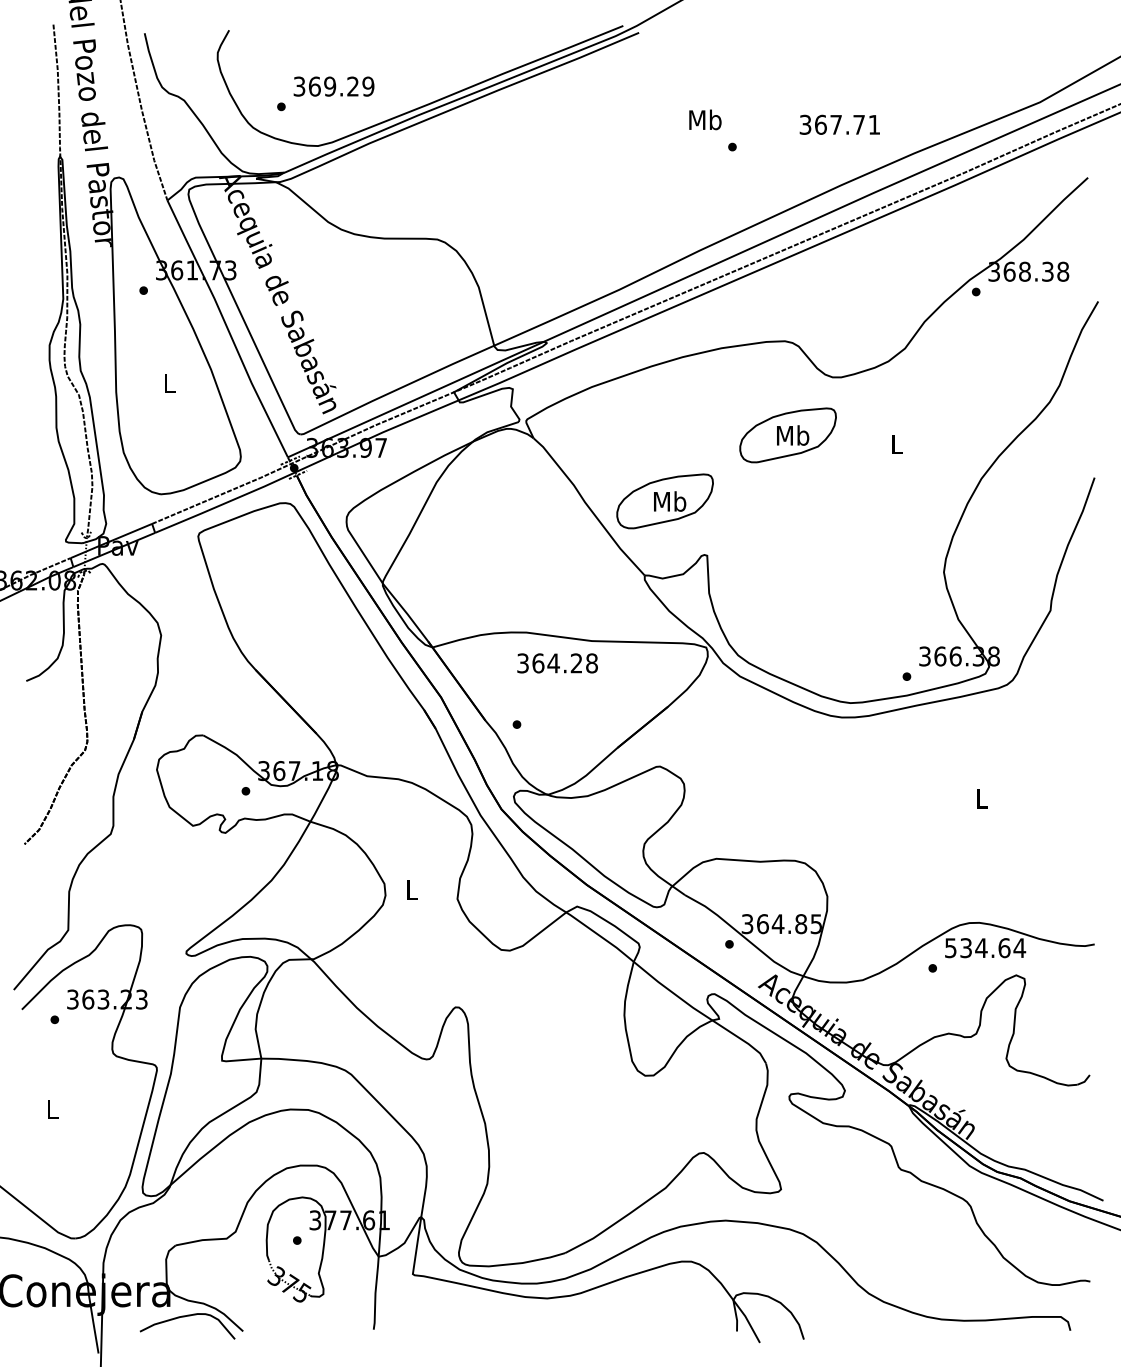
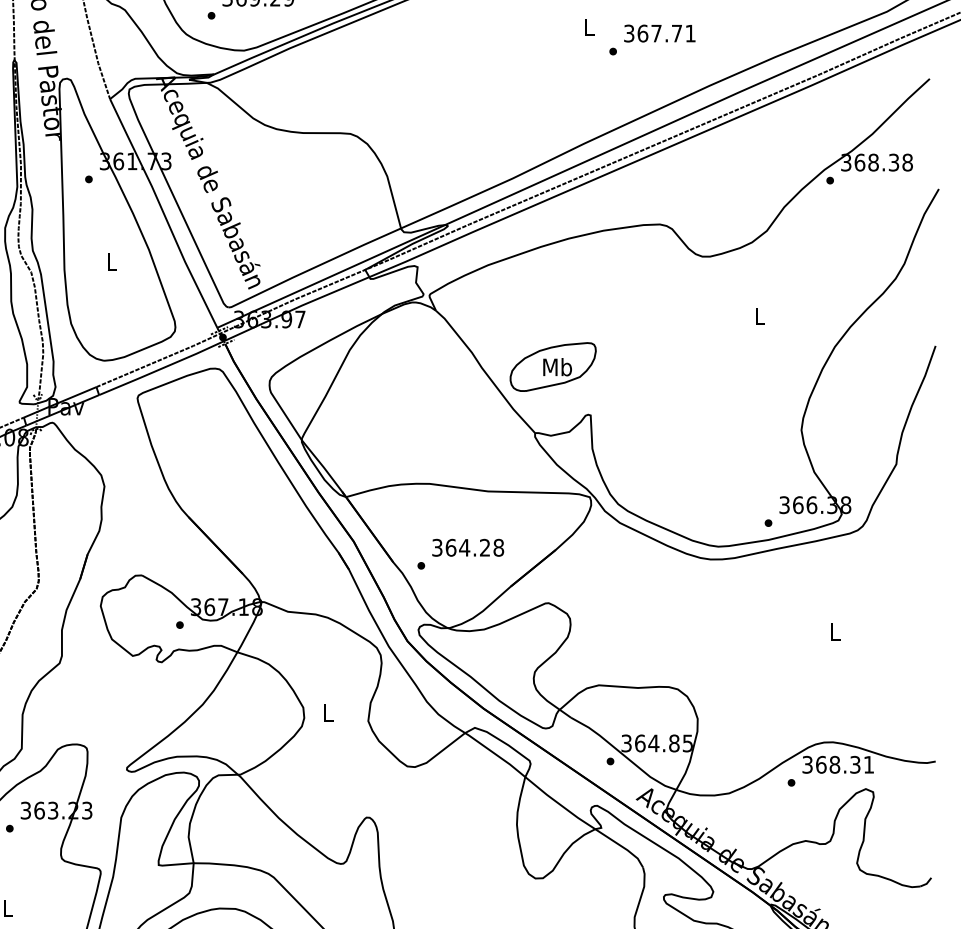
text: (705, 119) -> (589, 27), Mb -> L
text: (839, 124) -> (659, 33), moved
part: (787, 435) -> (662, 308), removed
text: (557, 663) -> (468, 547), moved
text: (985, 948) -> (838, 765), 534.64 -> 368.31

